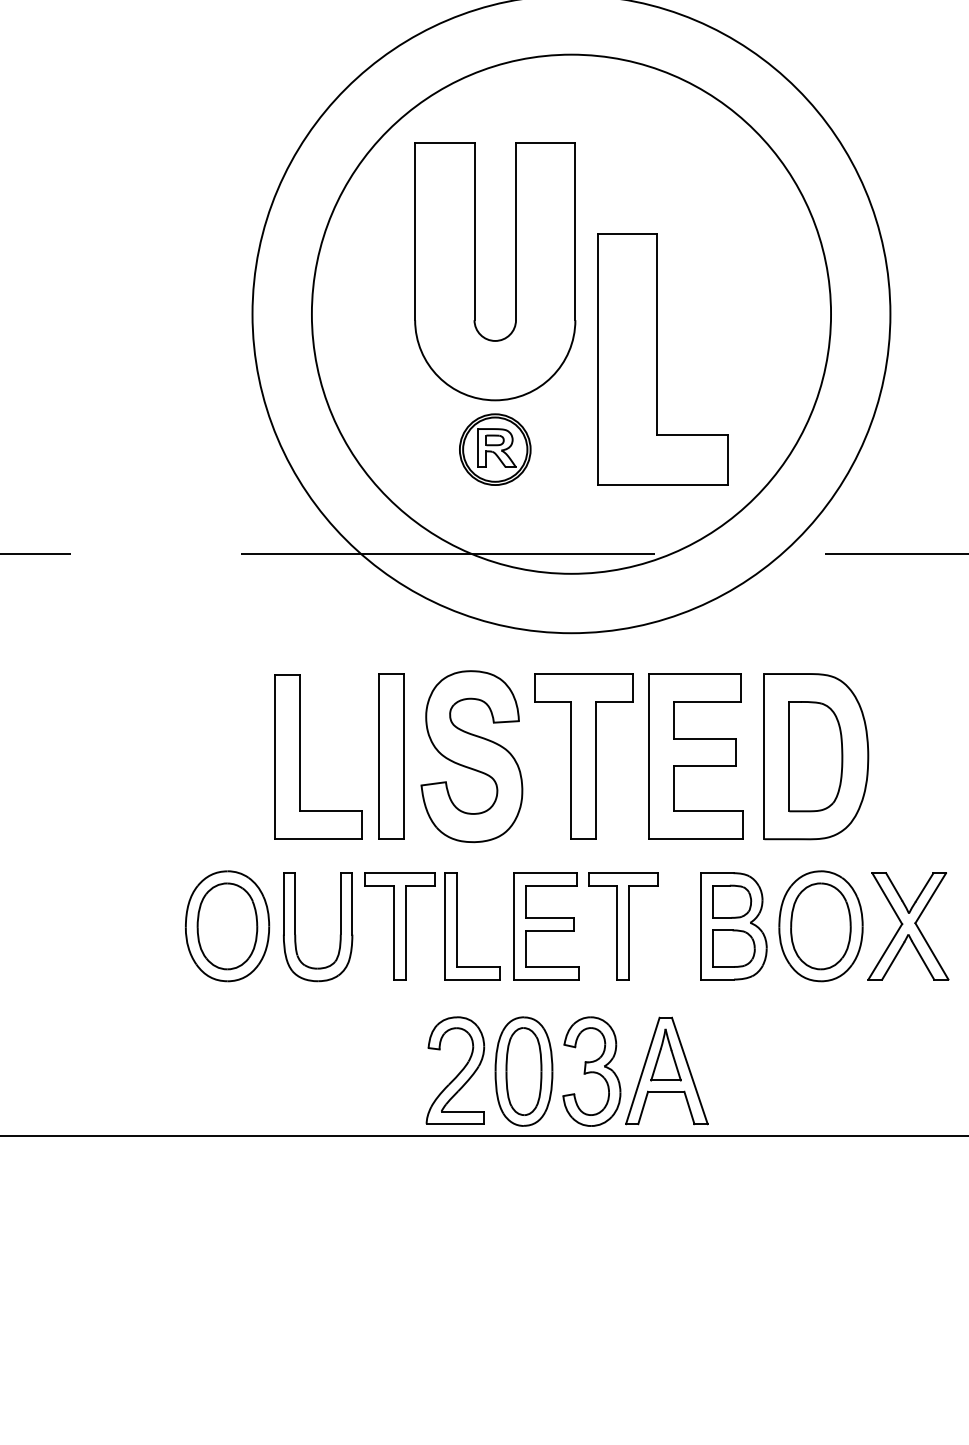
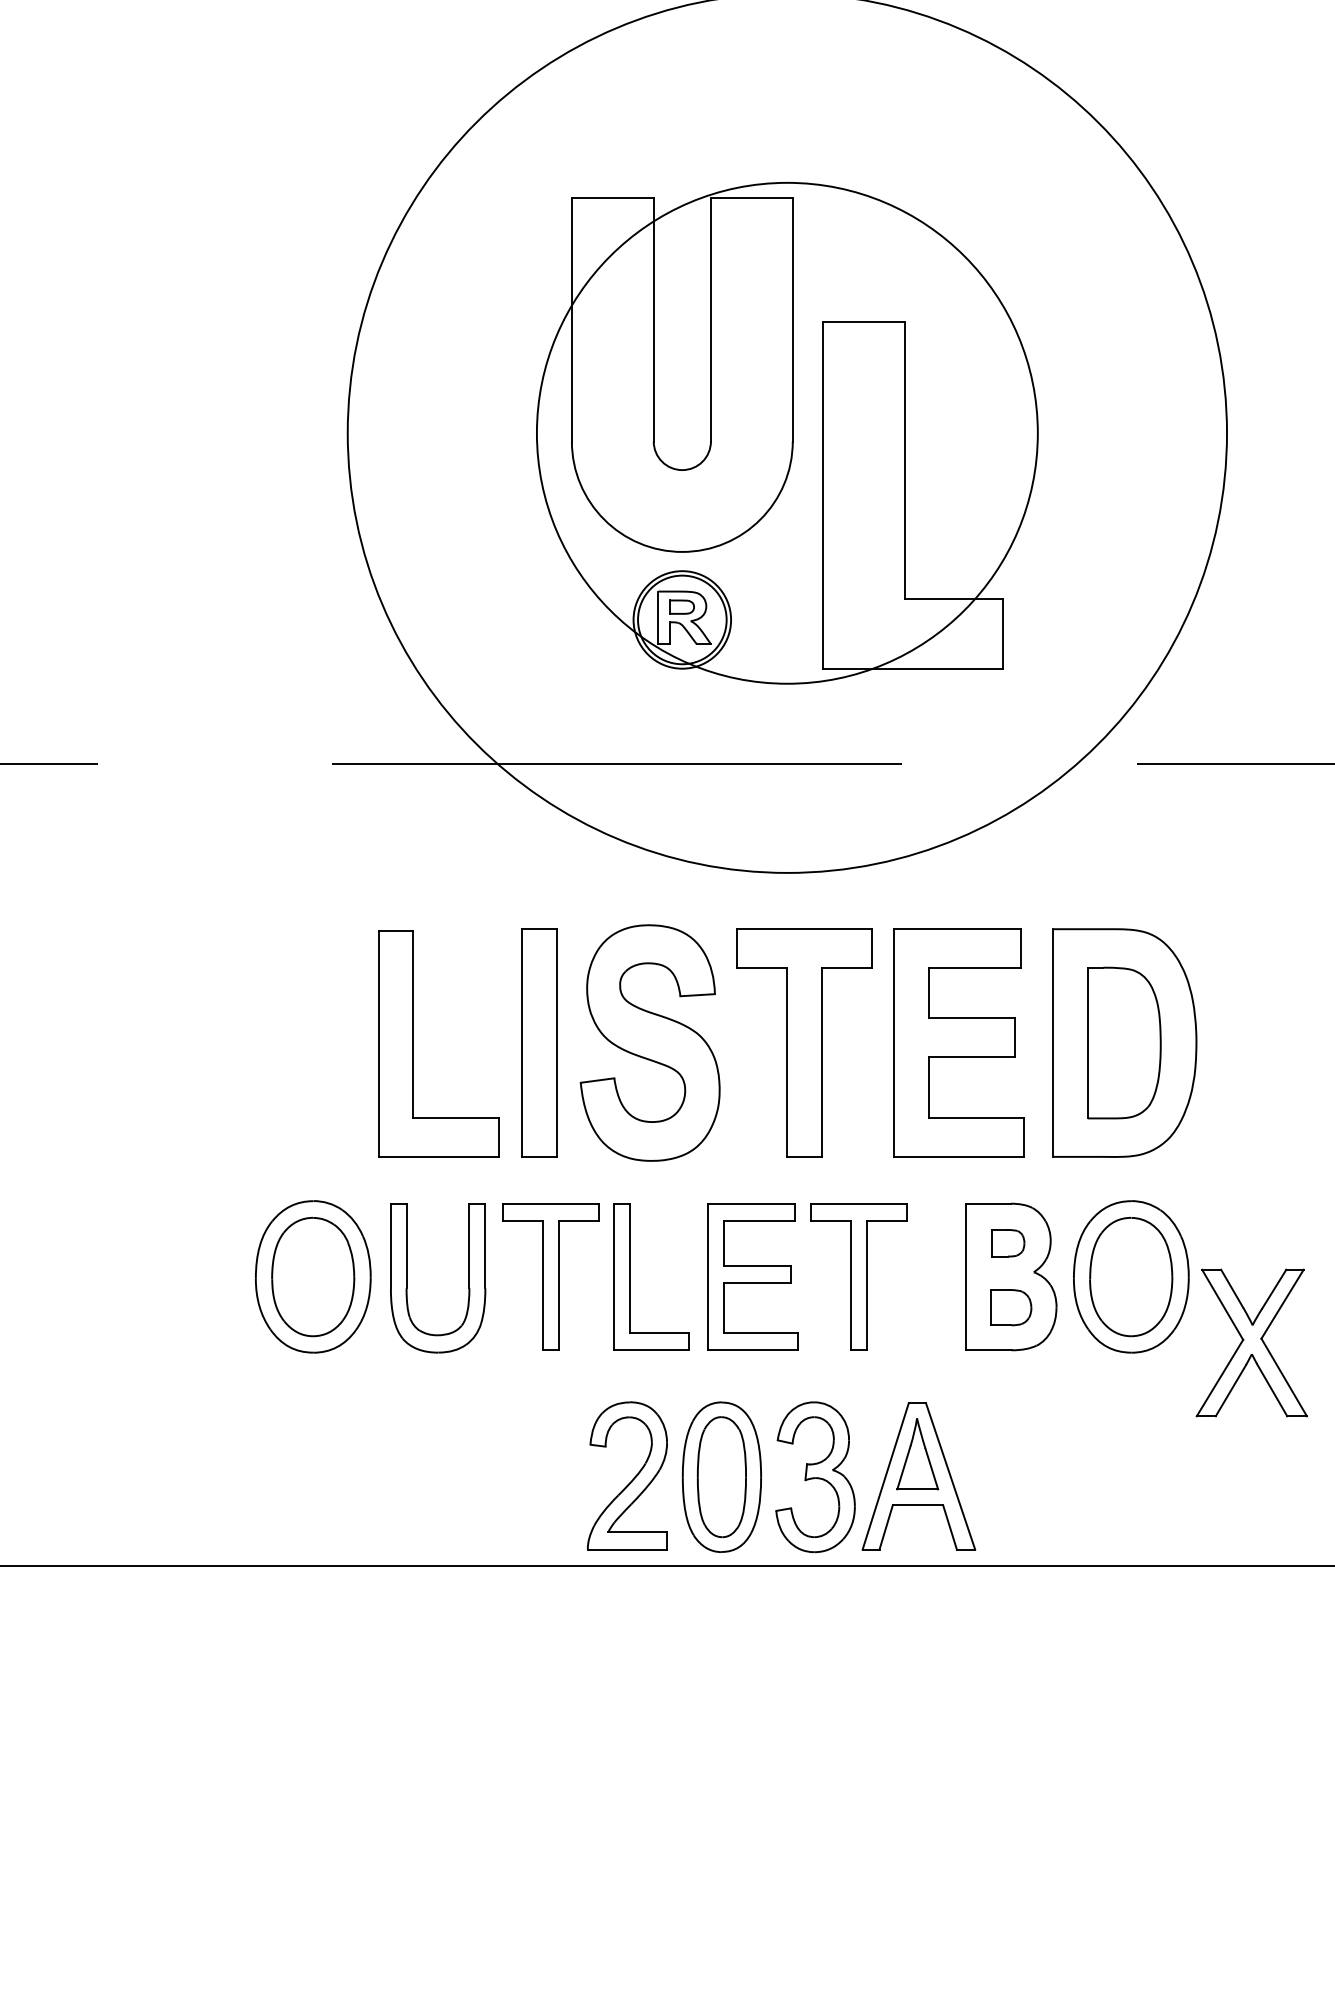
circle: (571, 314) -> (787, 433), size x0.7
part: (731, 902) -> (1008, 1243), size x0.6
part: (908, 926) -> (1251, 1342), moved
part: (733, 948) -> (1010, 1307), size x0.7

